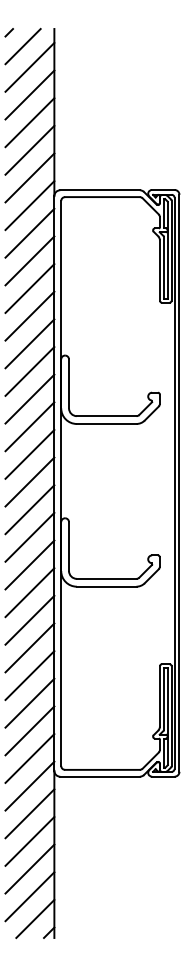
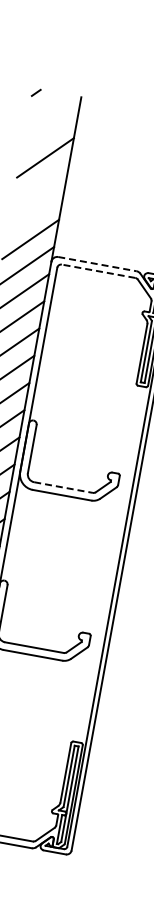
line: (22, 46) -> (46, 108), removed
line: (29, 66) -> (50, 129), removed
line: (29, 122) -> (40, 184), removed
line: (29, 149) -> (35, 211), removed
line: (100, 190) -> (97, 264), solid -> dashed
line: (101, 197) -> (97, 271), solid -> dashed
line: (106, 416) -> (63, 487), solid -> dashed

